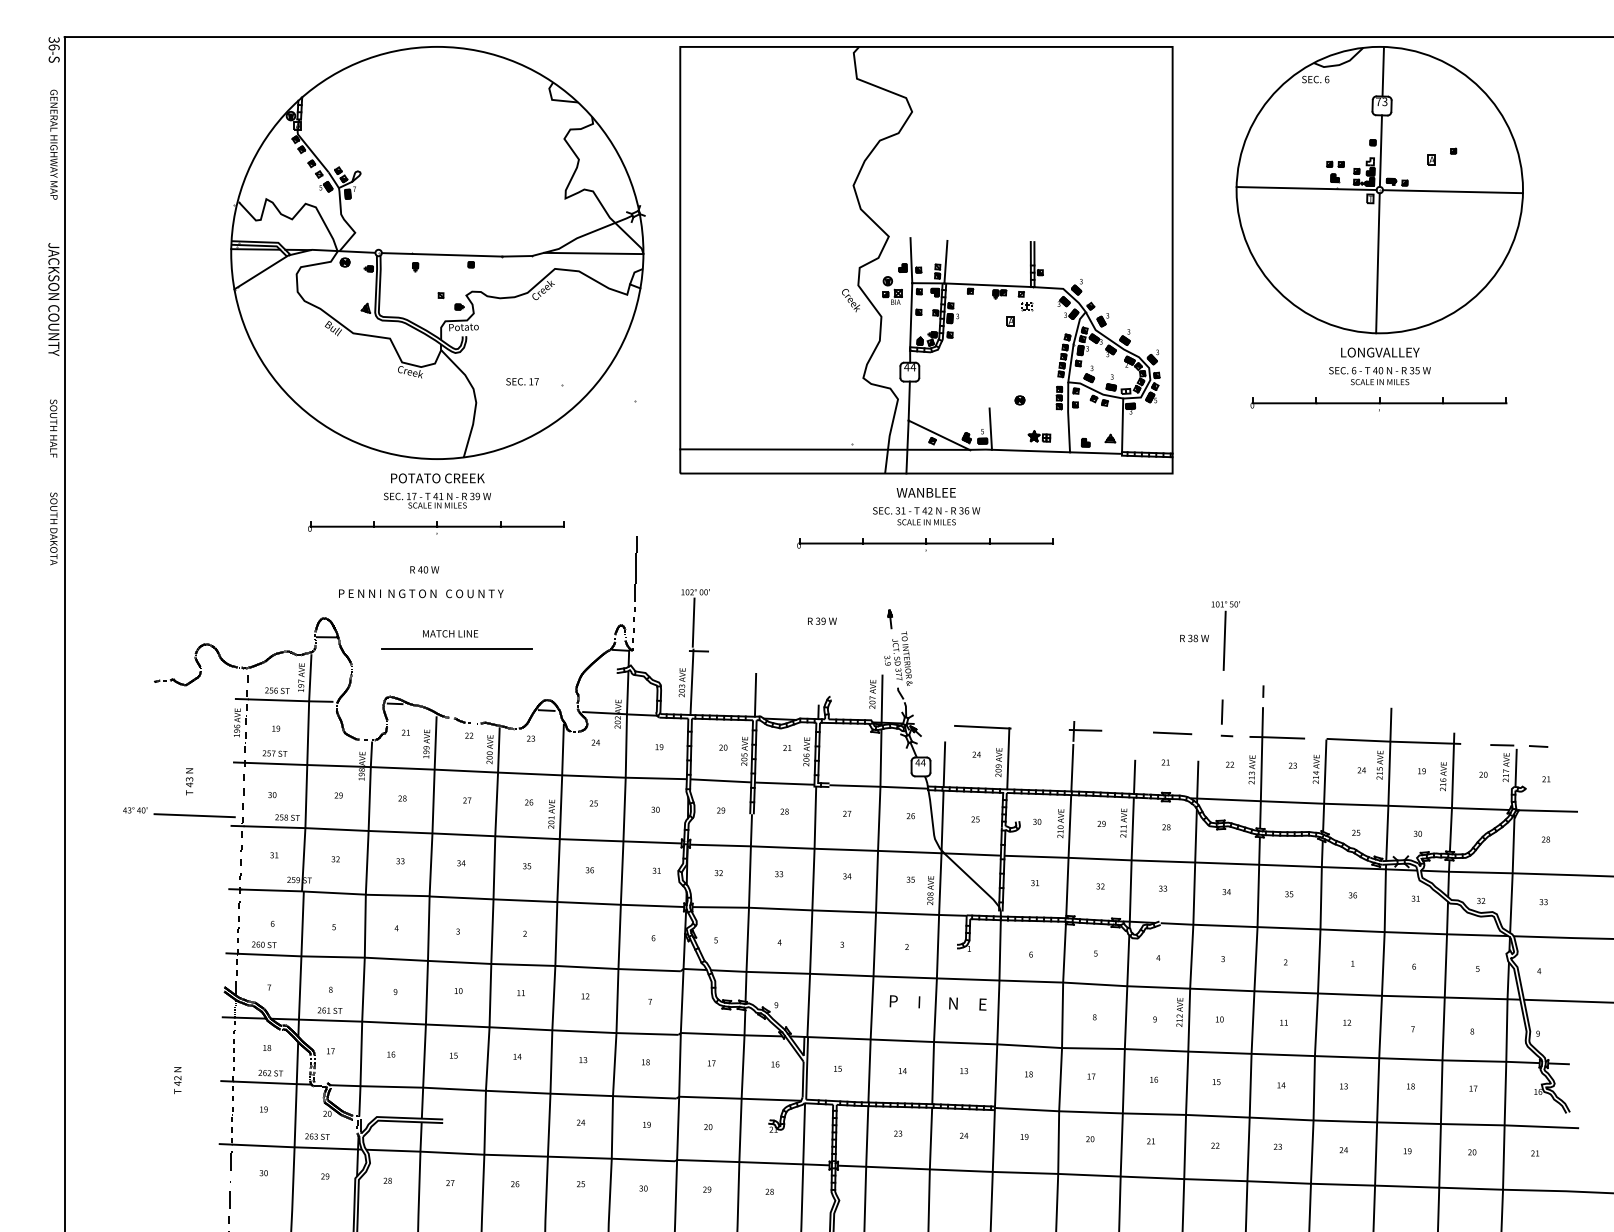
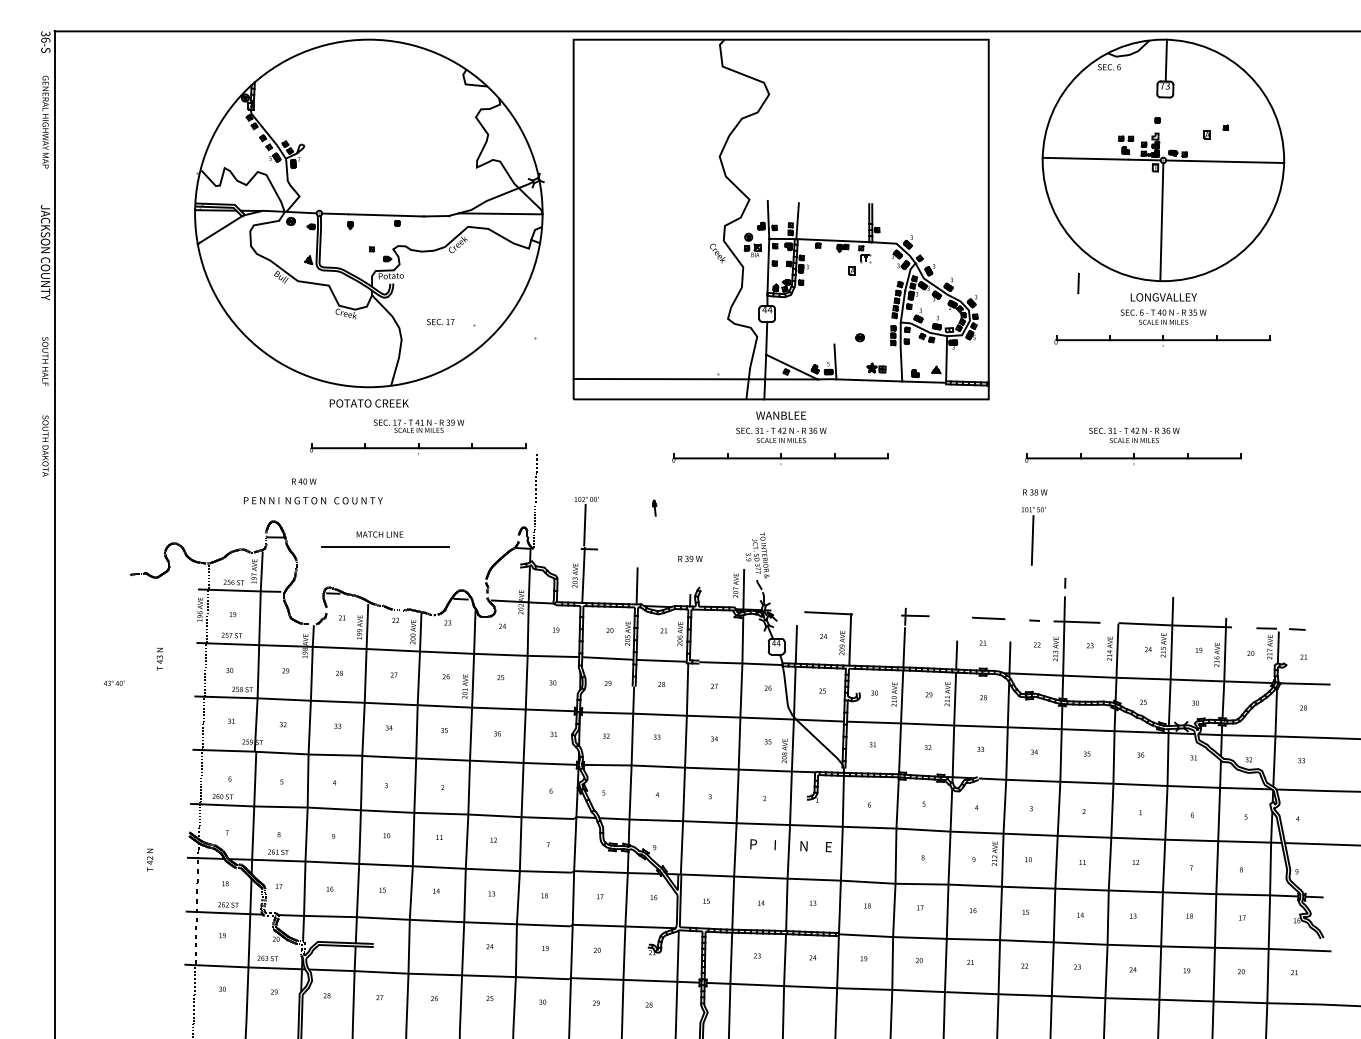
line: (1381, 151) -> (1164, 127), removed
part: (436, 512) -> (418, 436), moved
part: (1344, 529) -> (1133, 446), added
text: (425, 569) -> (304, 481), moved
text: (421, 593) -> (313, 500), moved
part: (890, 618) -> (654, 507), moved
text: (822, 620) -> (690, 558), moved
text: (1194, 638) -> (1035, 492), moved
line: (1222, 712) -> (1078, 283), moved
line: (194, 815) -> (164, 687), removed
text: (177, 1079) -> (149, 859), moved

